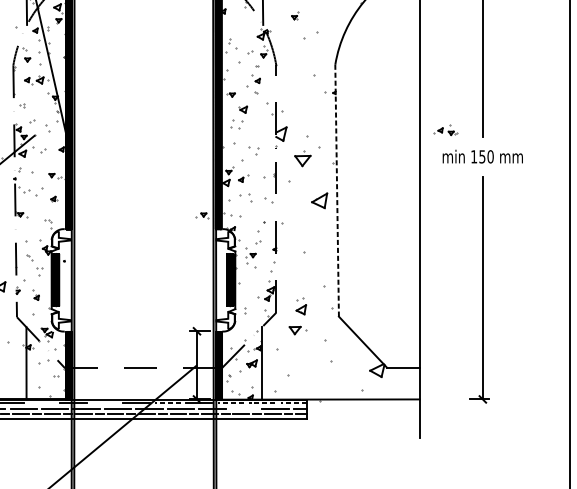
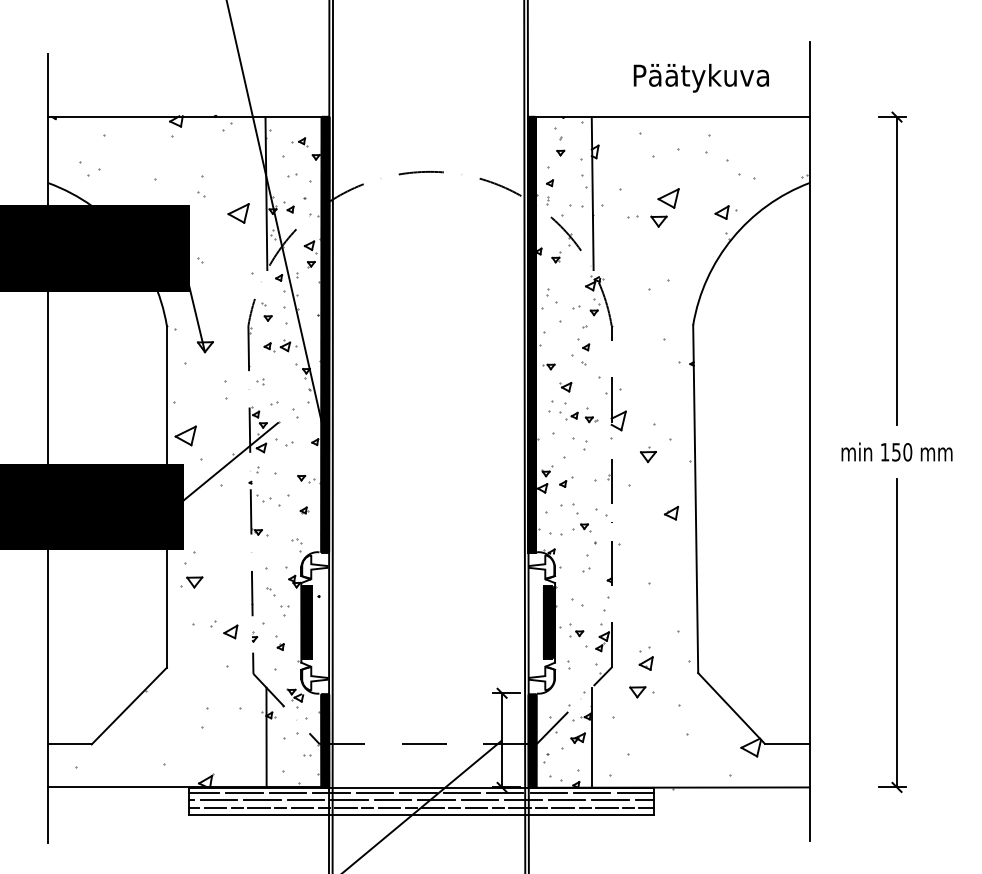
part: (294, 15) -> (556, 257), moved
part: (445, 130) -> (581, 415), moved
part: (302, 158) -> (648, 454), size x0.71
line: (336, 191) -> (695, 499), dashed -> solid
part: (319, 201) -> (671, 513), size x0.62
part: (201, 215) -> (581, 527), moved
part: (250, 253) -> (576, 630), moved
line: (41, 403) -> (287, 793), added
line: (104, 403) -> (374, 793), added
line: (167, 403) -> (461, 793), dashed -> solid
line: (230, 403) -> (548, 793), dashed -> solid
line: (261, 403) -> (591, 793), dashed -> solid
line: (293, 403) -> (635, 793), dashed -> solid
line: (243, 408) -> (566, 800), added

